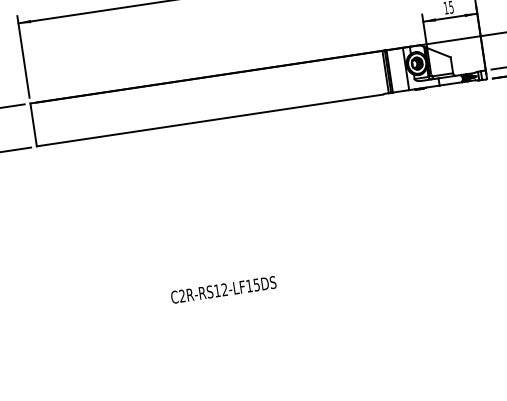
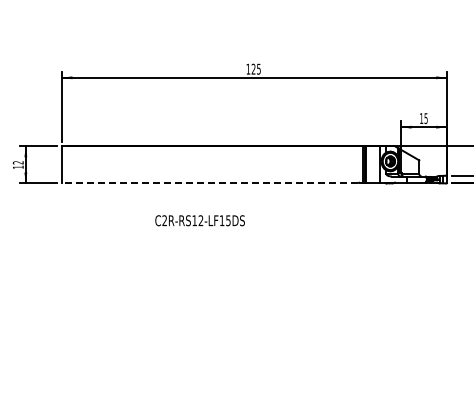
line: (209, 120) -> (209, 183), solid -> dashed
text: (222, 289) -> (199, 220), moved

